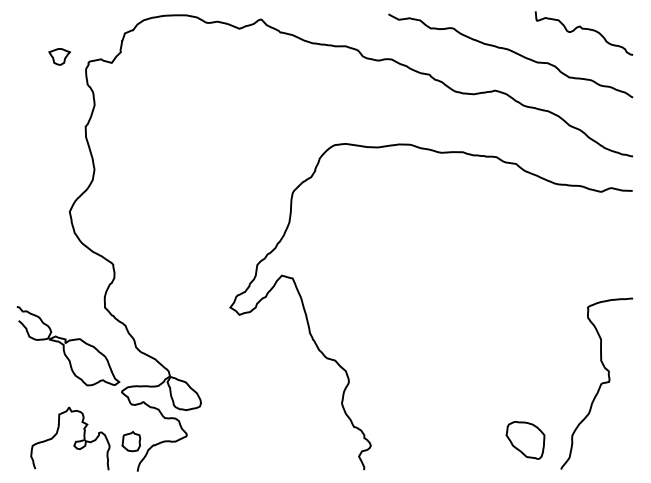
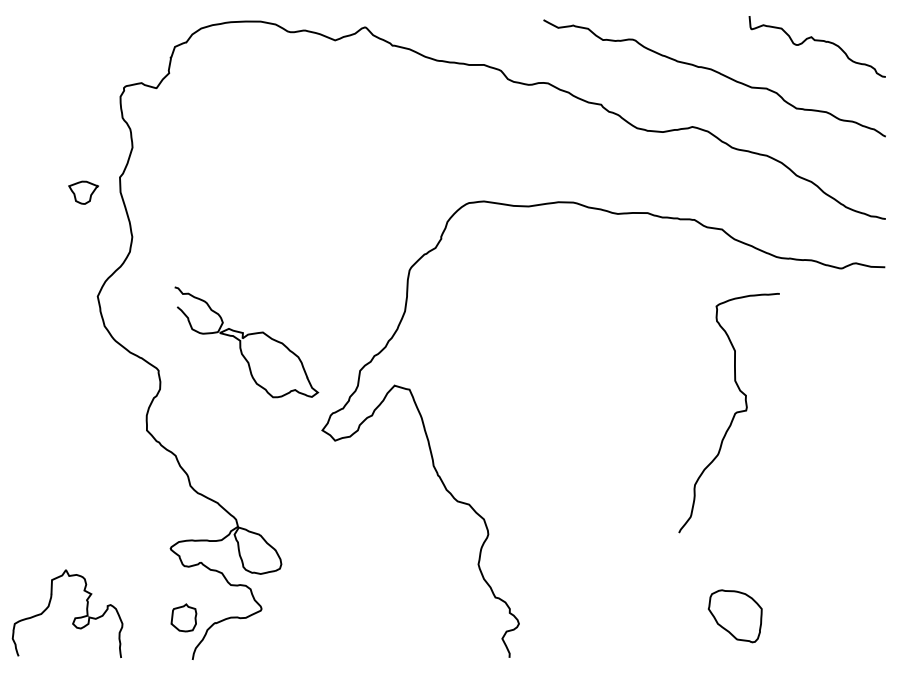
part: (59, 56) -> (83, 192), moved
part: (68, 346) -> (246, 342), moved
curve: (599, 384) -> (733, 414), moved
curve: (75, 441) -> (74, 617), moved

